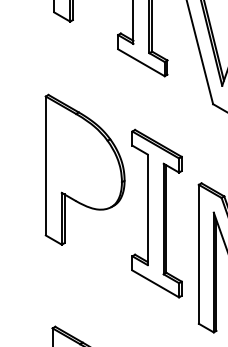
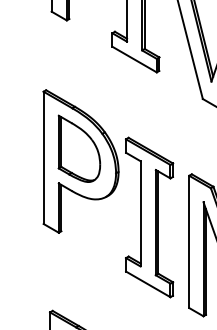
part: (83, 156) -> (79, 148), added
part: (156, 213) -> (148, 217), moved

